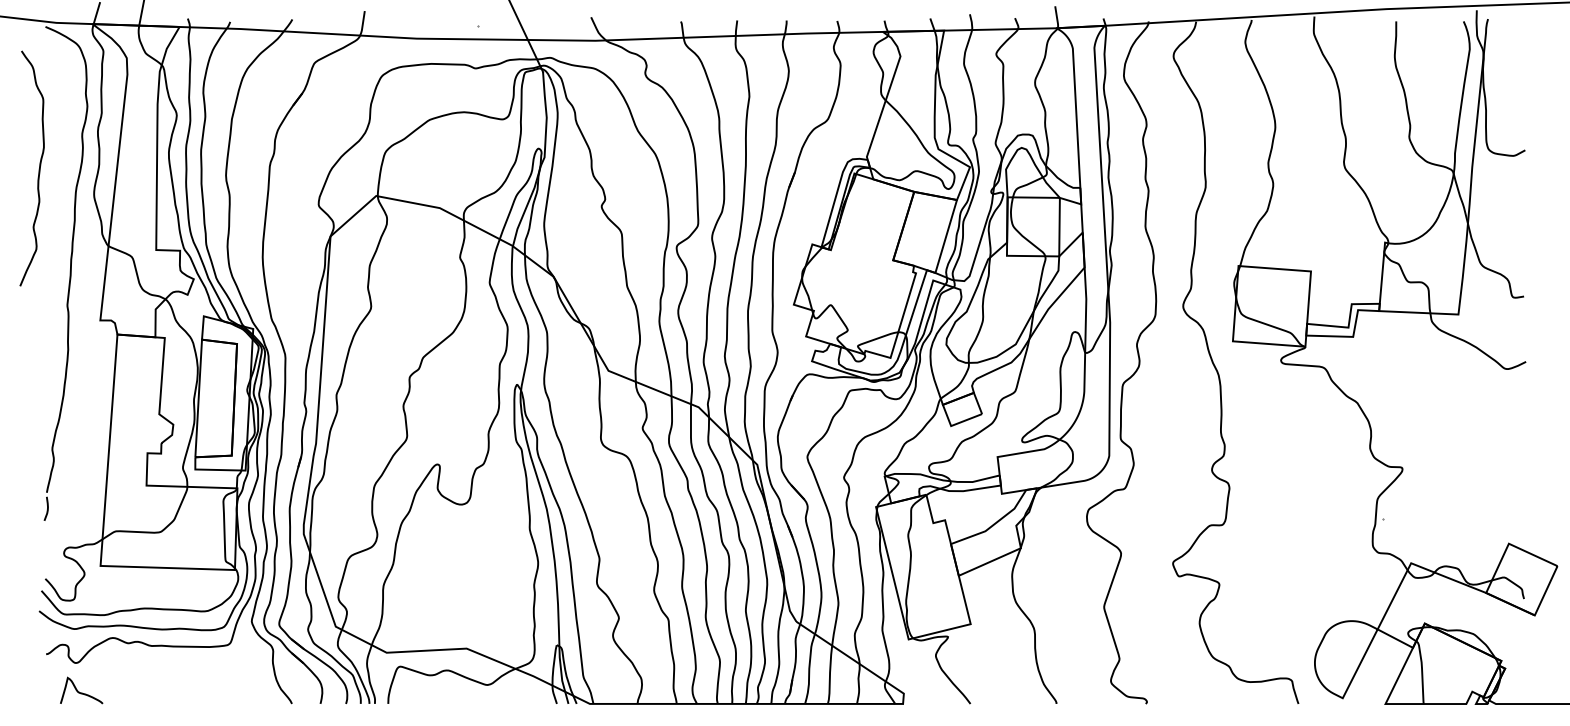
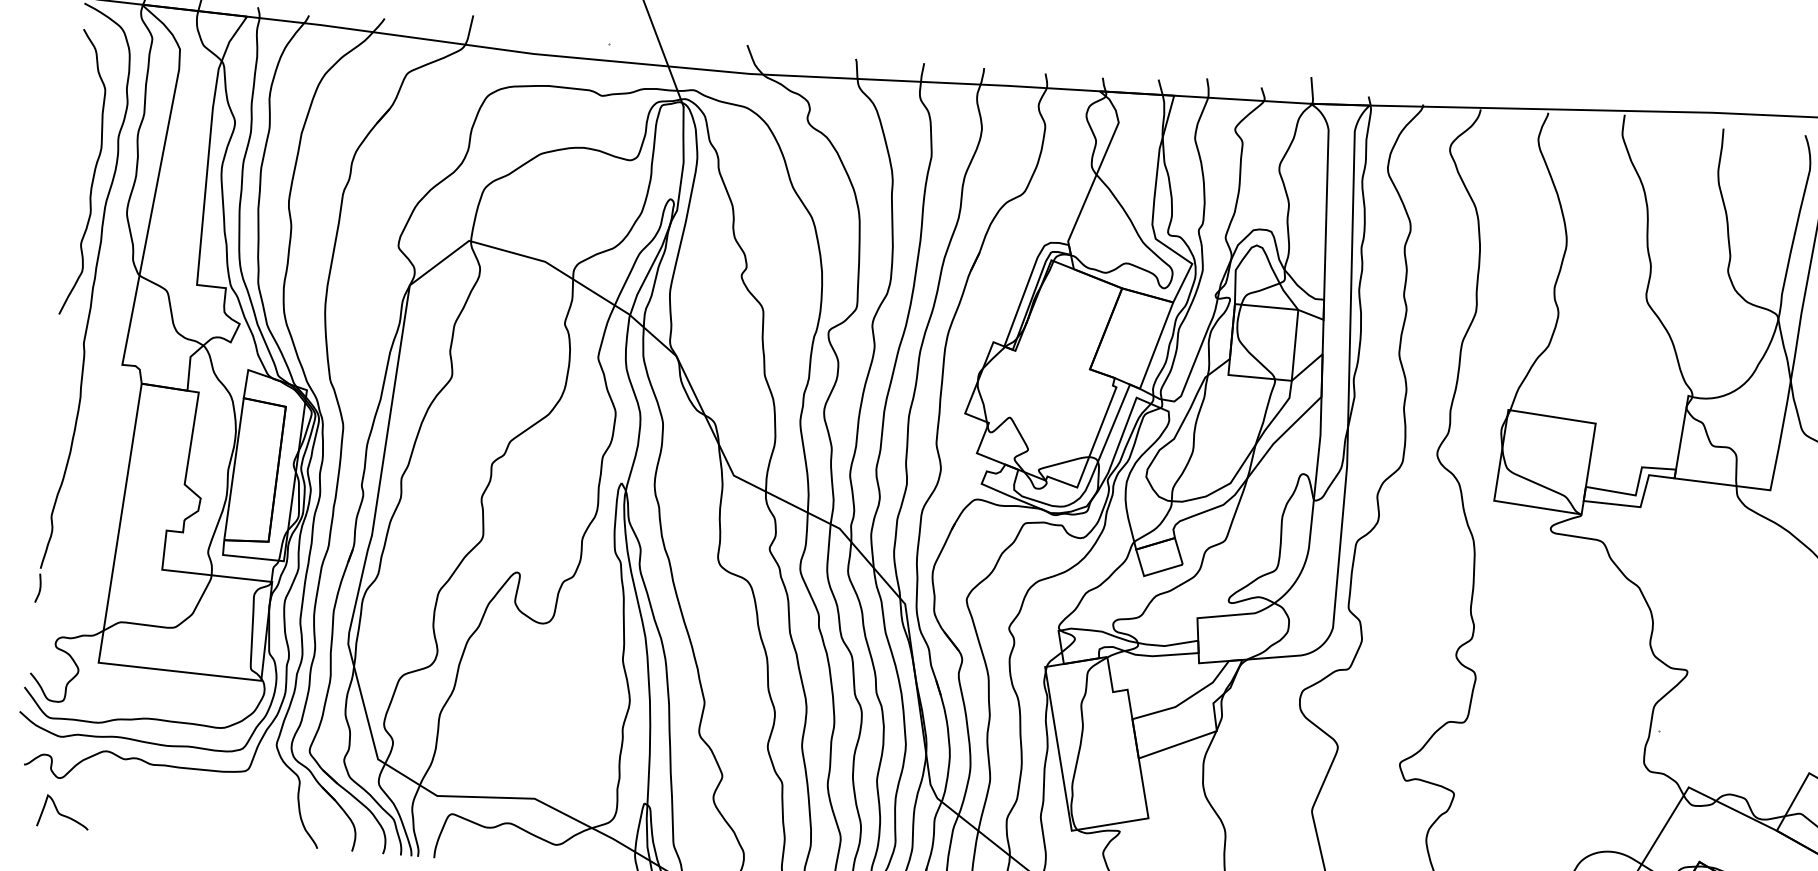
curve: (38, 169) -> (92, 174), moved

